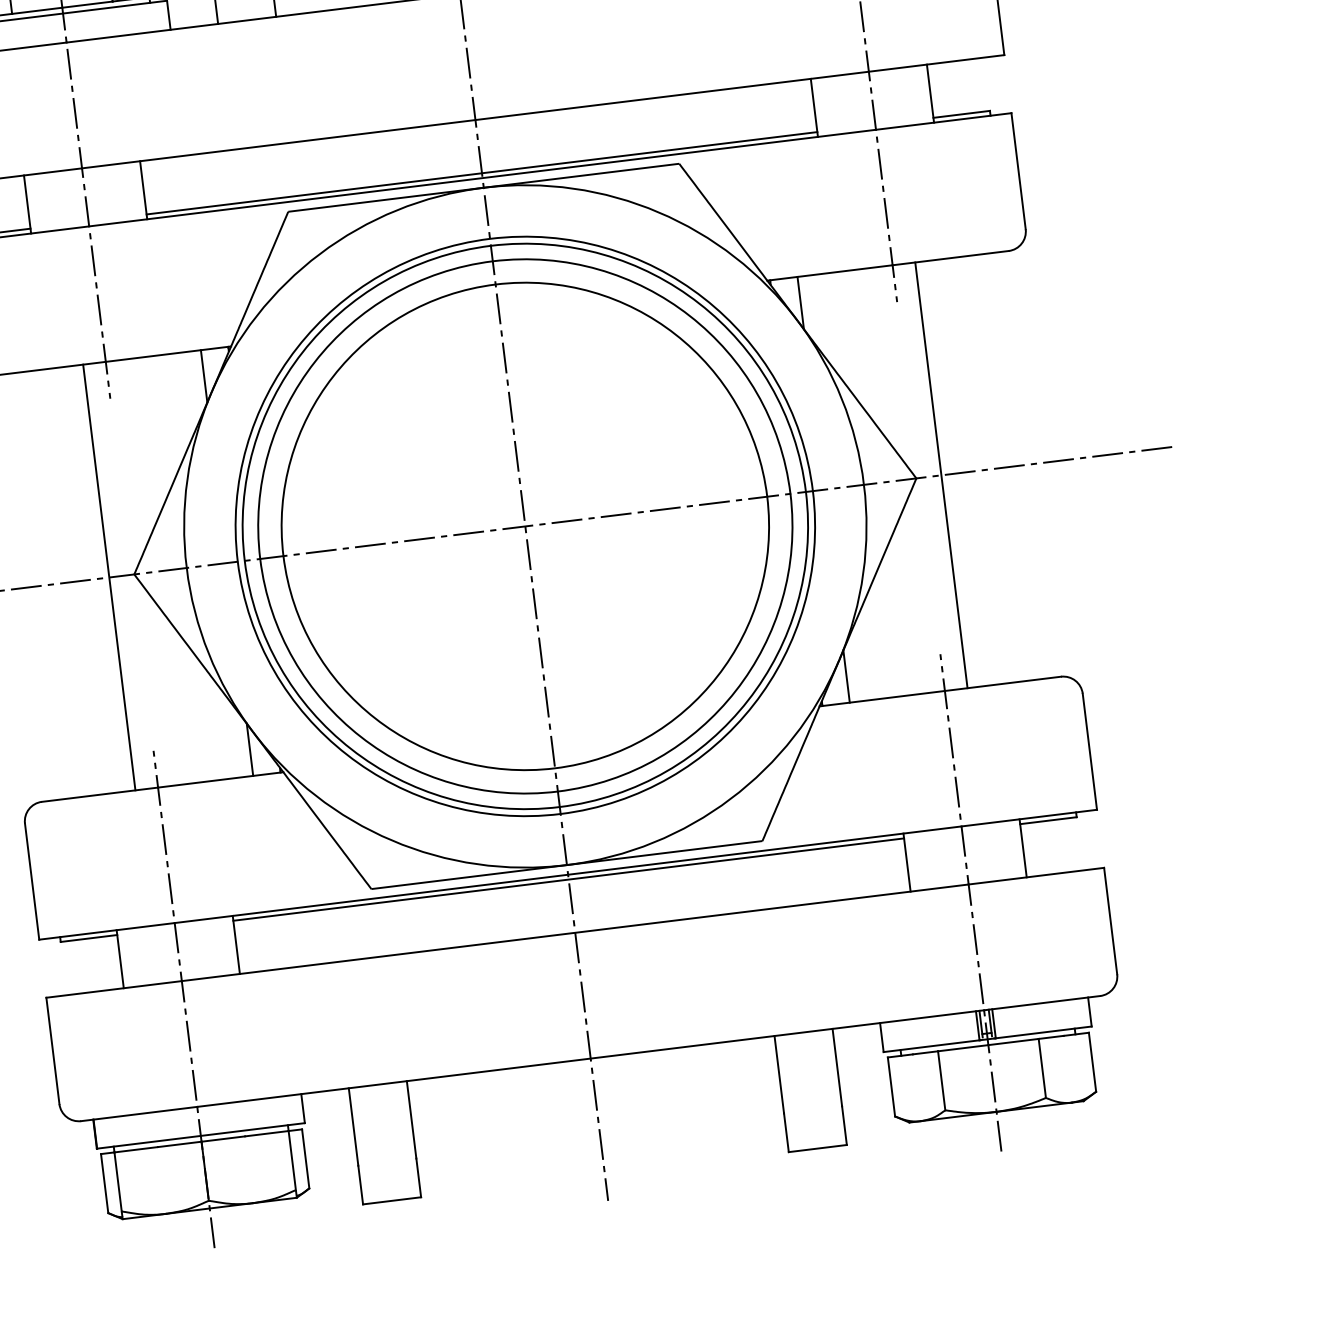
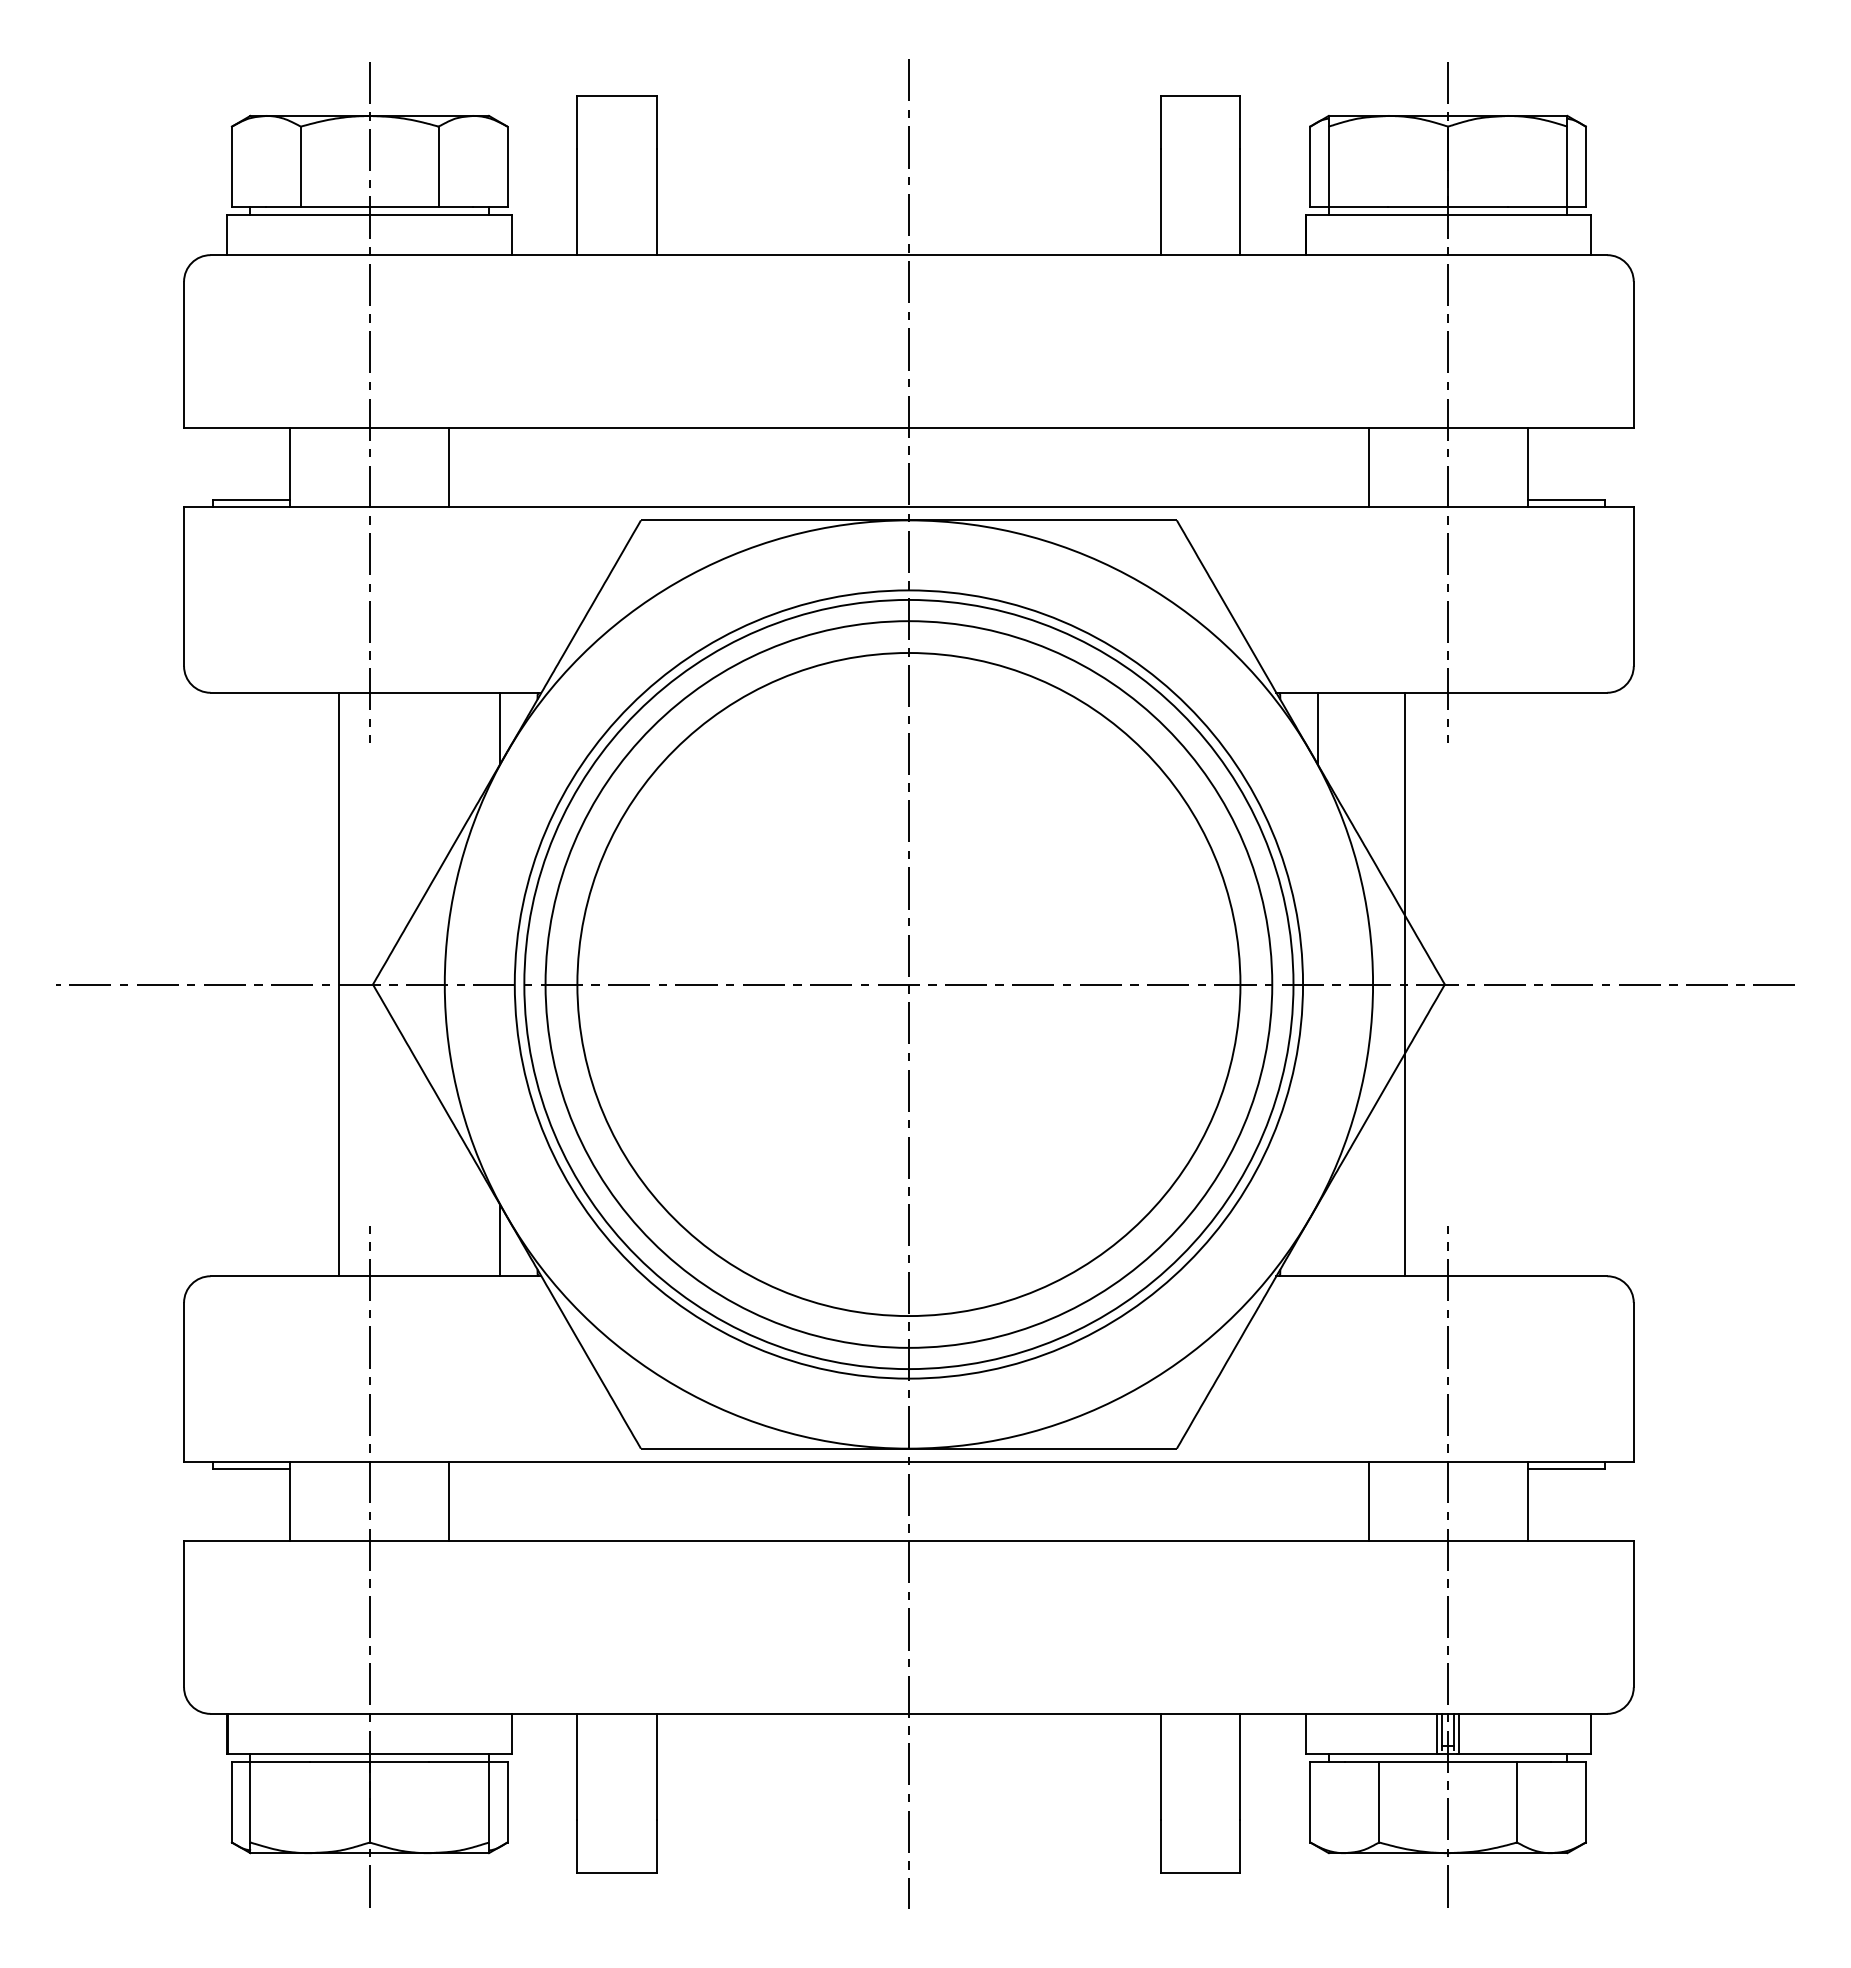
line: (481, 173) -> (908, 500), removed
line: (941, 475) -> (1405, 984), moved
line: (846, 676) -> (1317, 1240), removed
line: (568, 879) -> (908, 1468), removed

